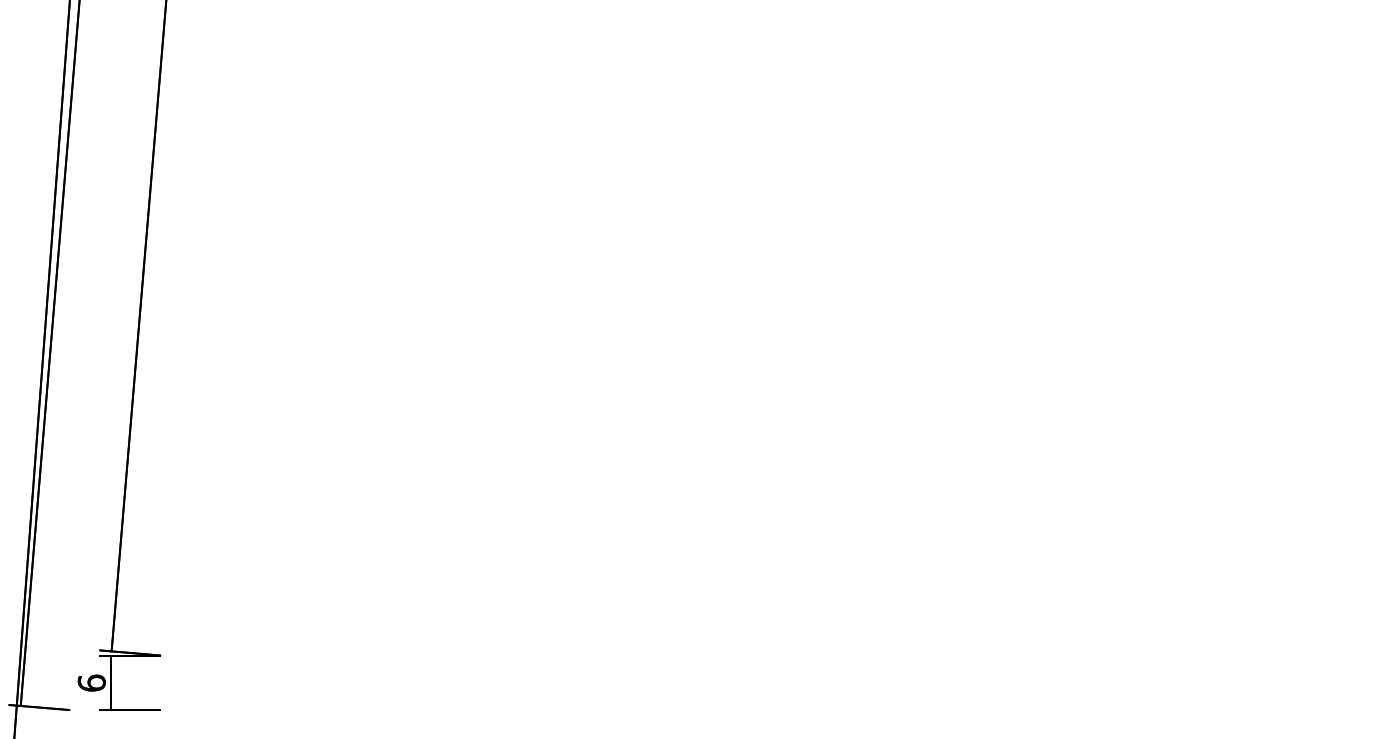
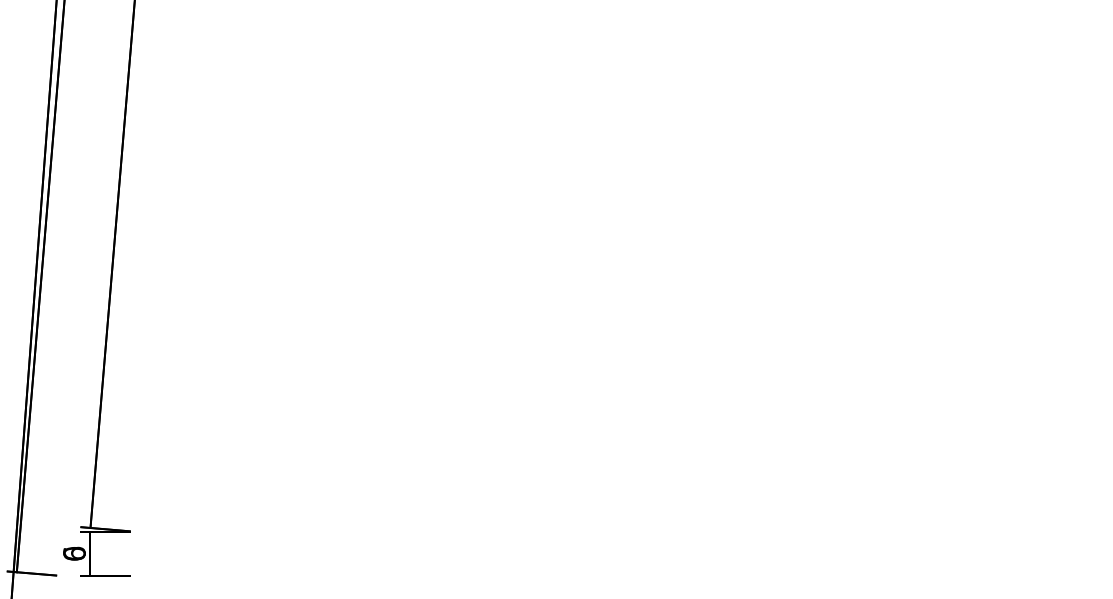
text: (91, 682) -> (74, 553), 6 -> 0

